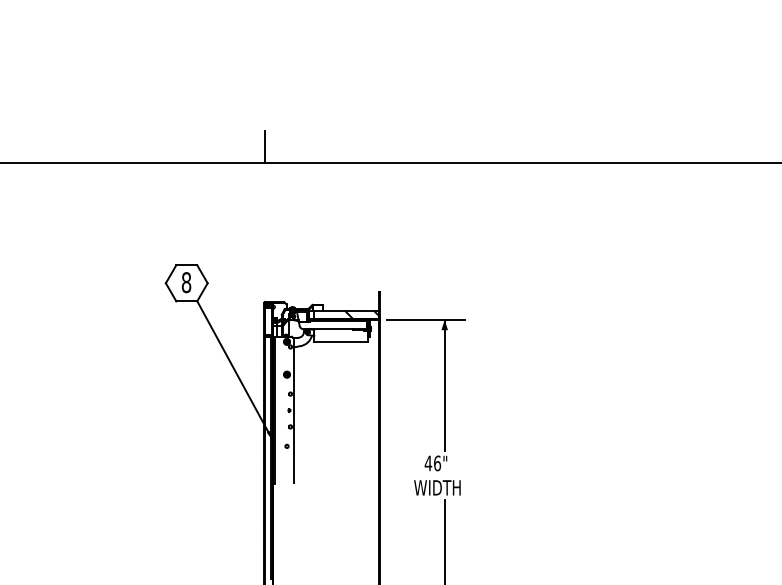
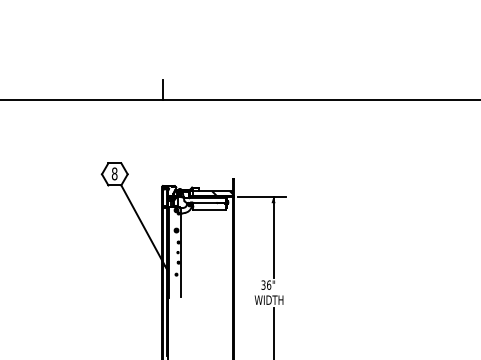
text: (428, 462) -> (263, 284), 46" -> 36"

